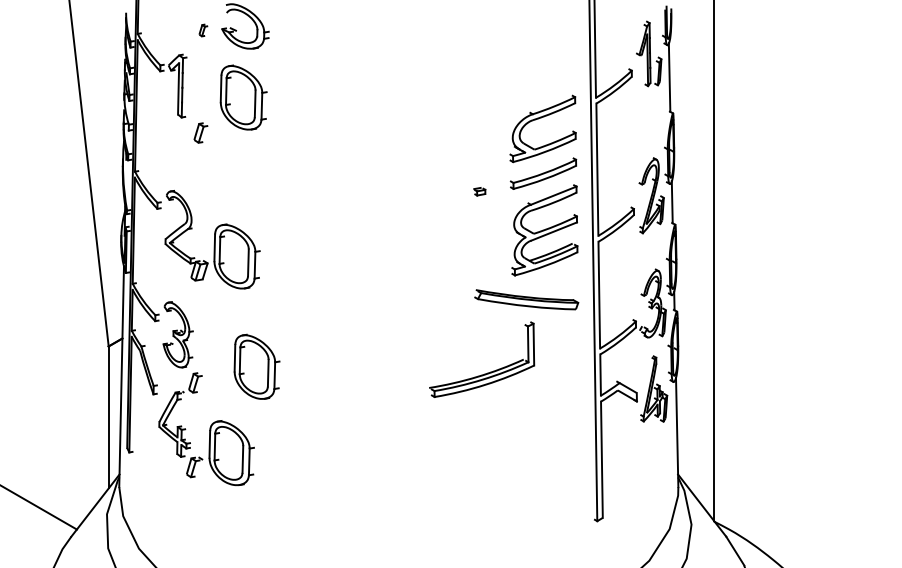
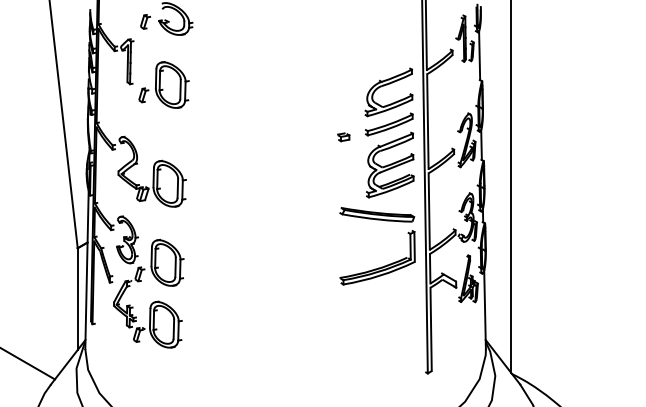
part: (203, 30) -> (145, 21), size x1.67
part: (243, 97) -> (172, 84), moved
part: (479, 191) -> (343, 137), size x1.43
part: (256, 366) -> (167, 262), moved
part: (487, 372) -> (381, 266), moved

